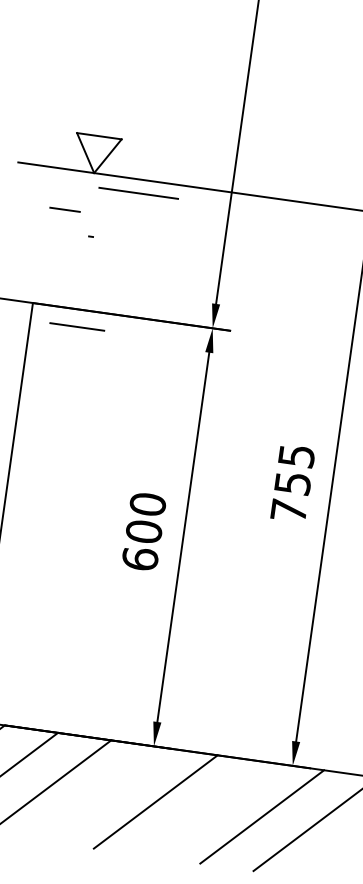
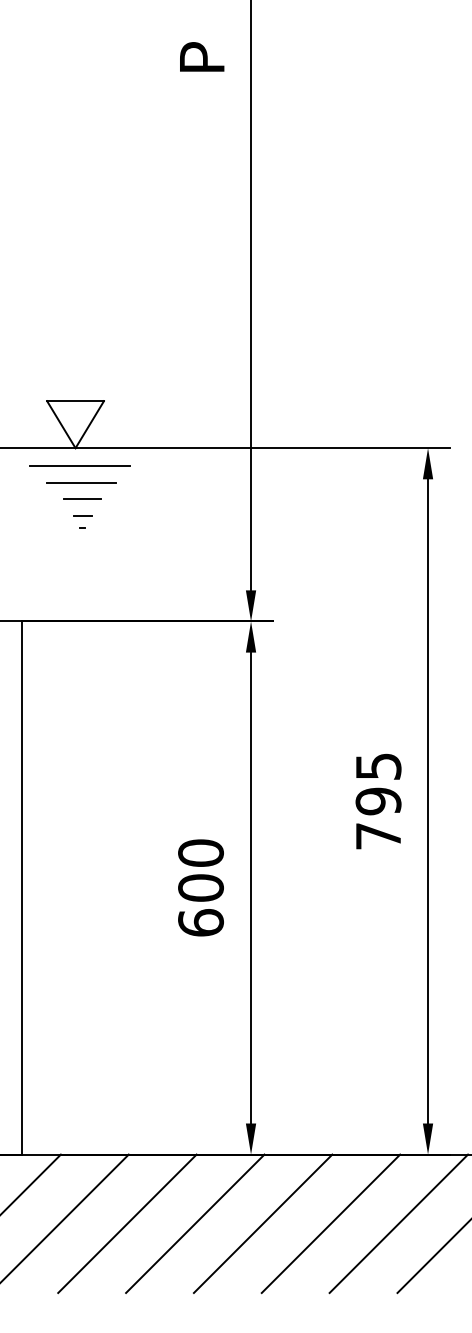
line: (138, 193) -> (79, 465), moved
line: (65, 209) -> (82, 498), moved
line: (92, 226) -> (82, 515), added
line: (77, 326) -> (81, 482), moved
text: (292, 483) -> (378, 801), 755 -> 795
line: (102, 794) -> (195, 1223), added
line: (208, 809) -> (330, 1223), added

